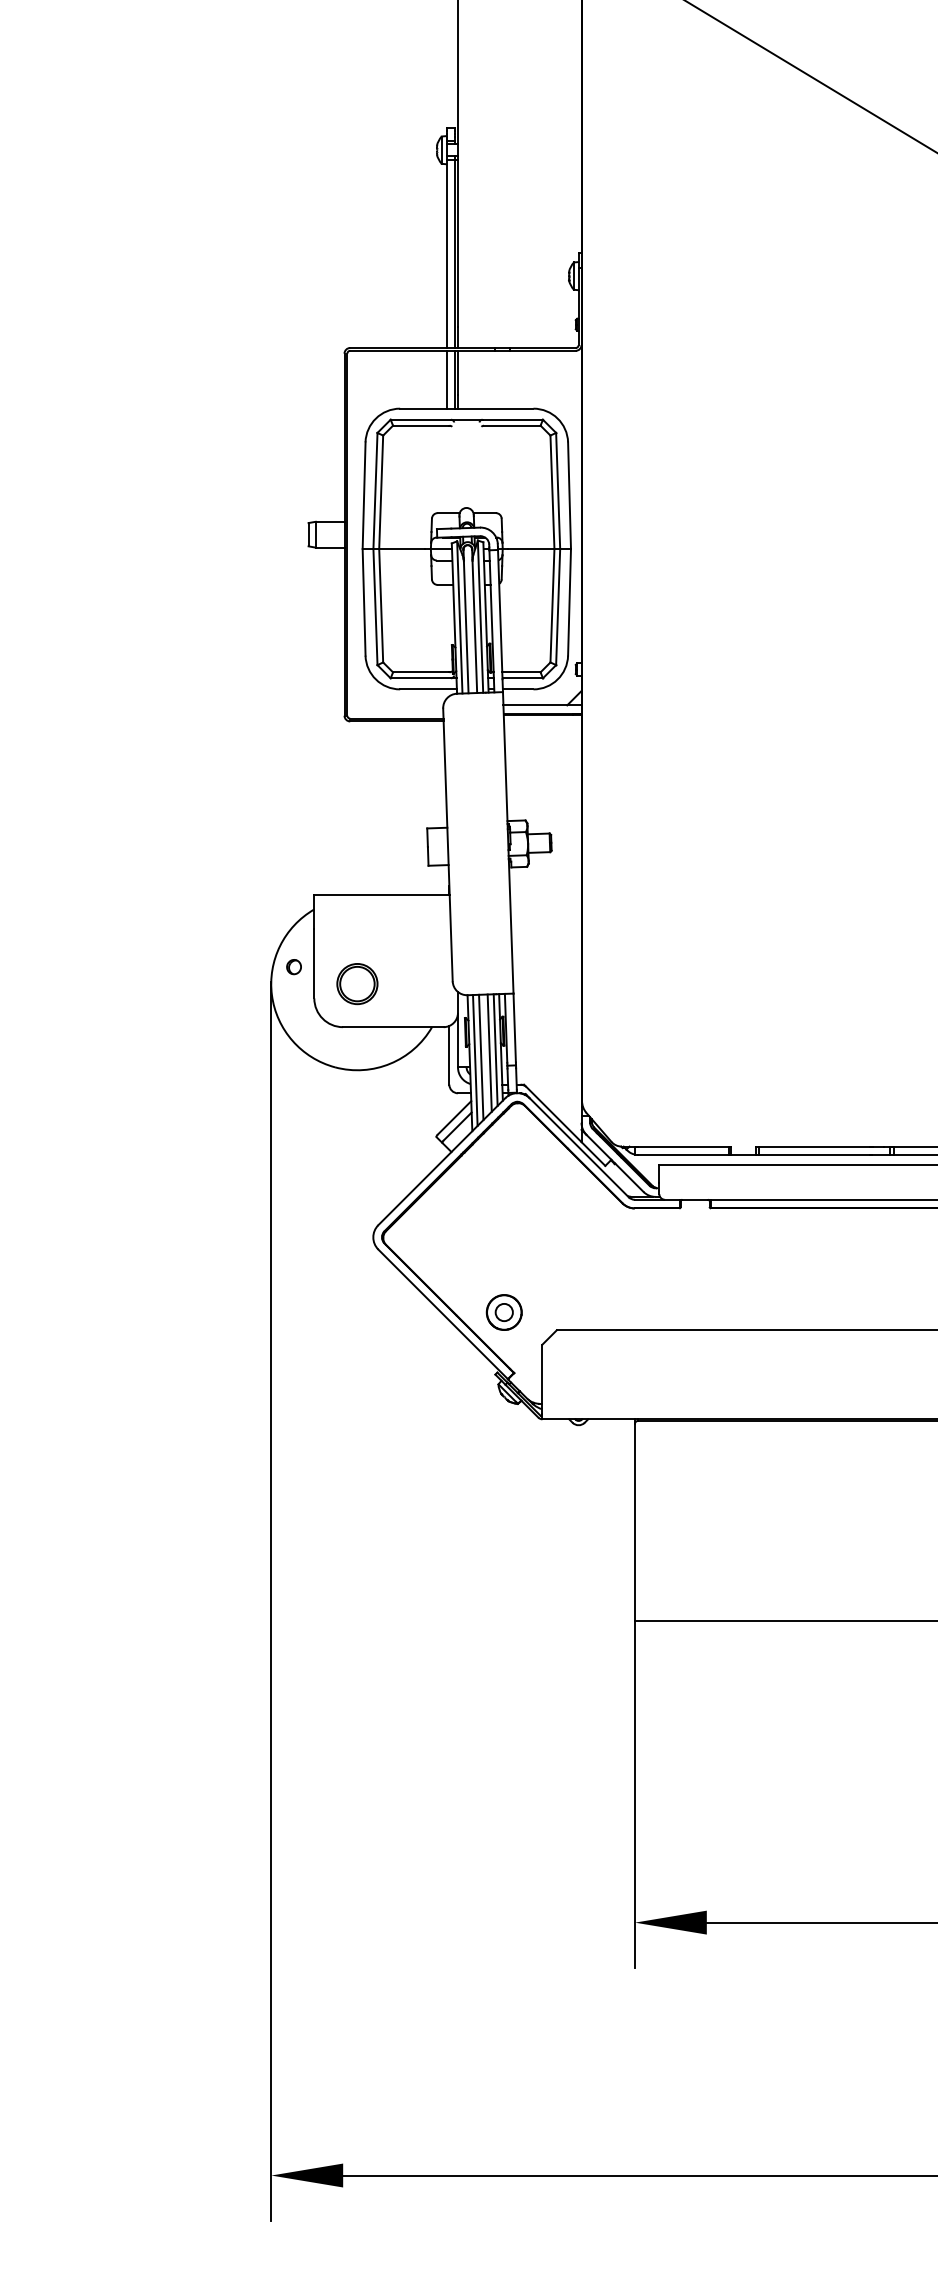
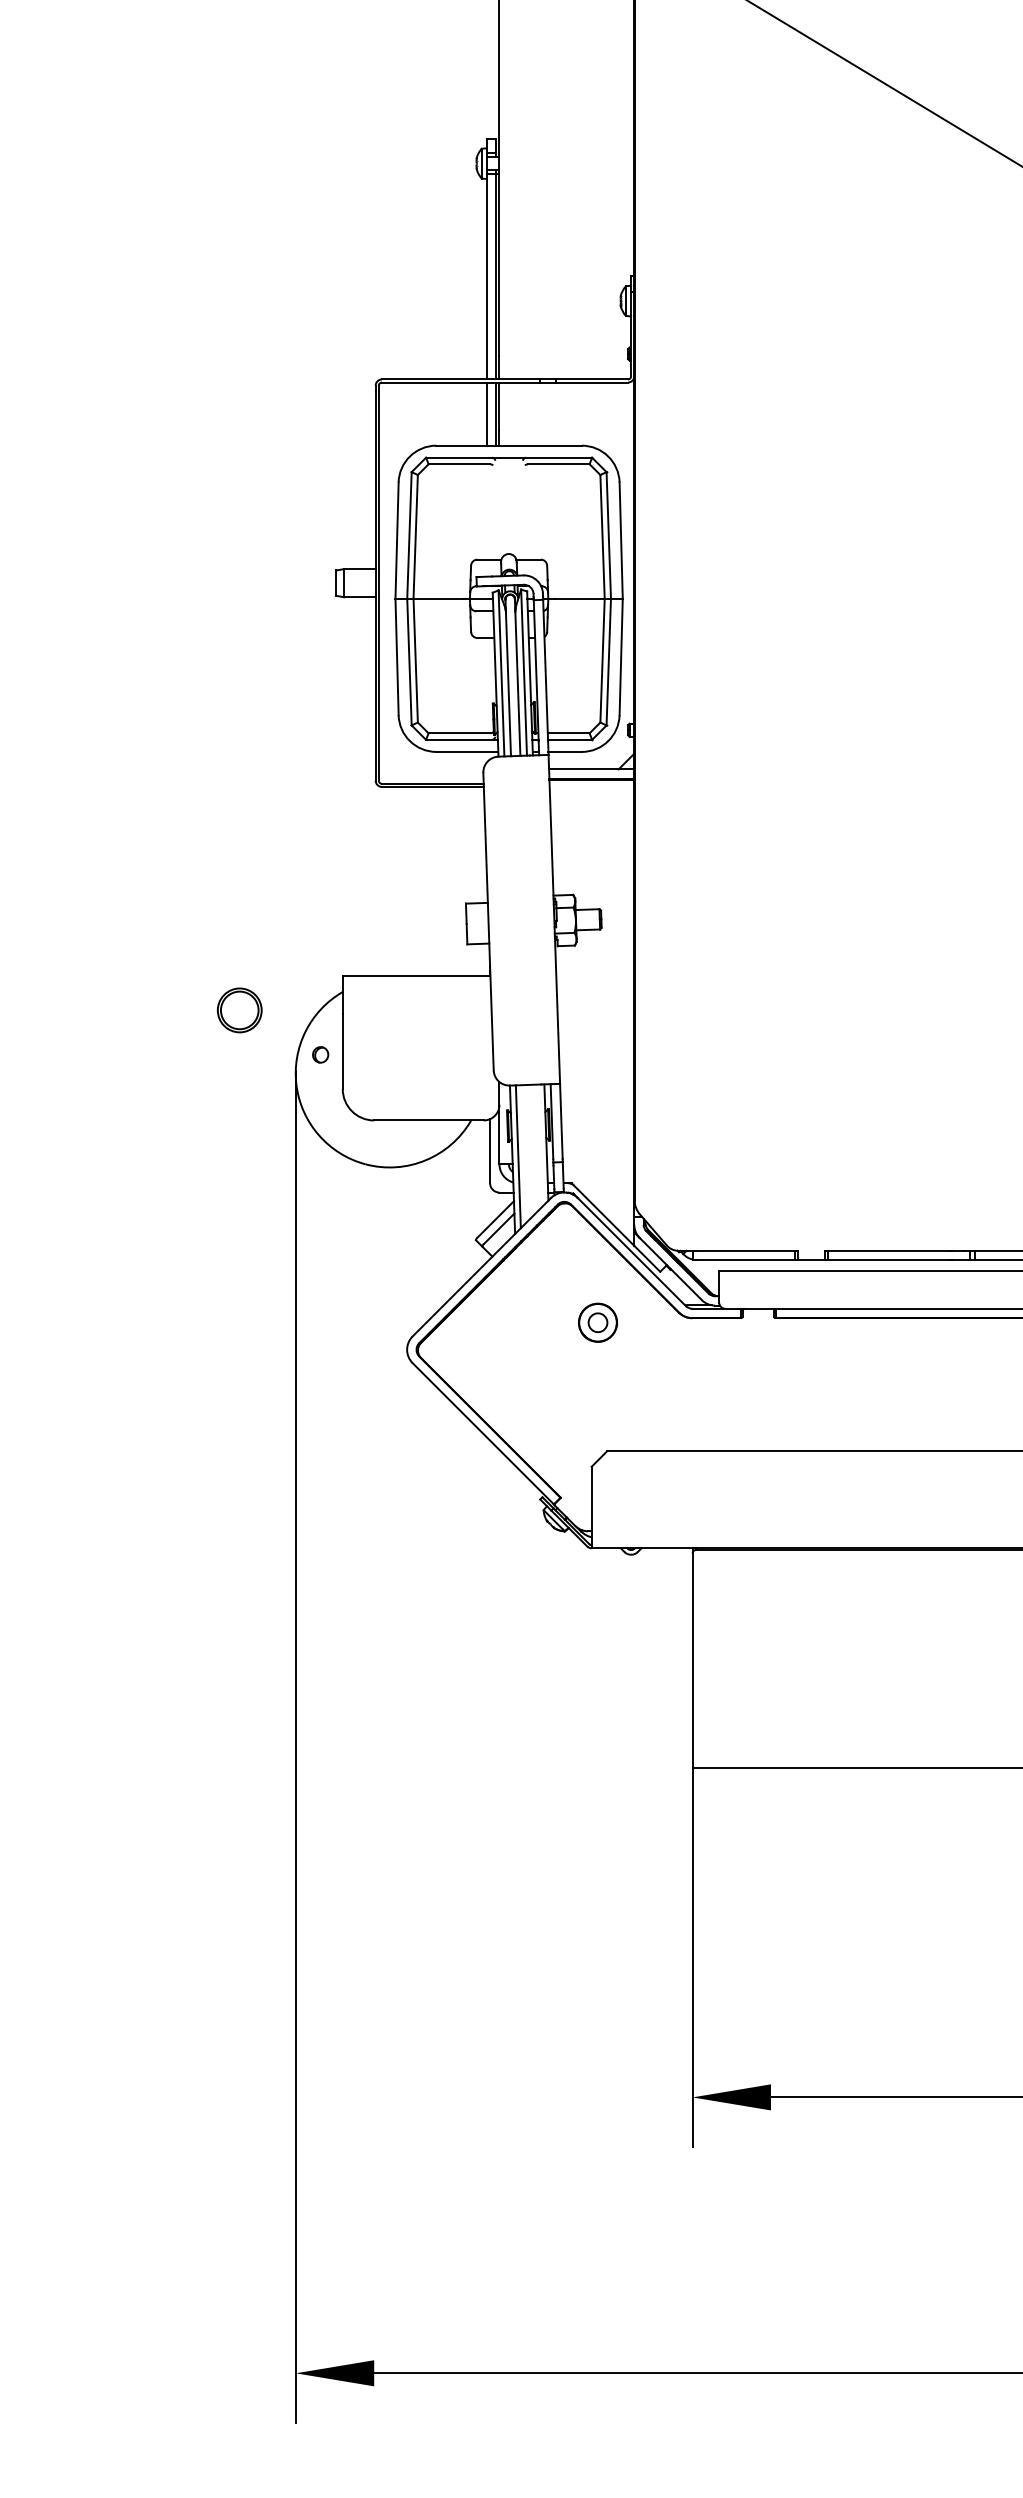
part: (357, 984) -> (239, 1010), moved
line: (495, 1050) -> (540, 1145), removed
line: (489, 1052) -> (533, 1148), removed
line: (480, 1057) -> (524, 1153), removed
part: (503, 1312) -> (597, 1322), moved

